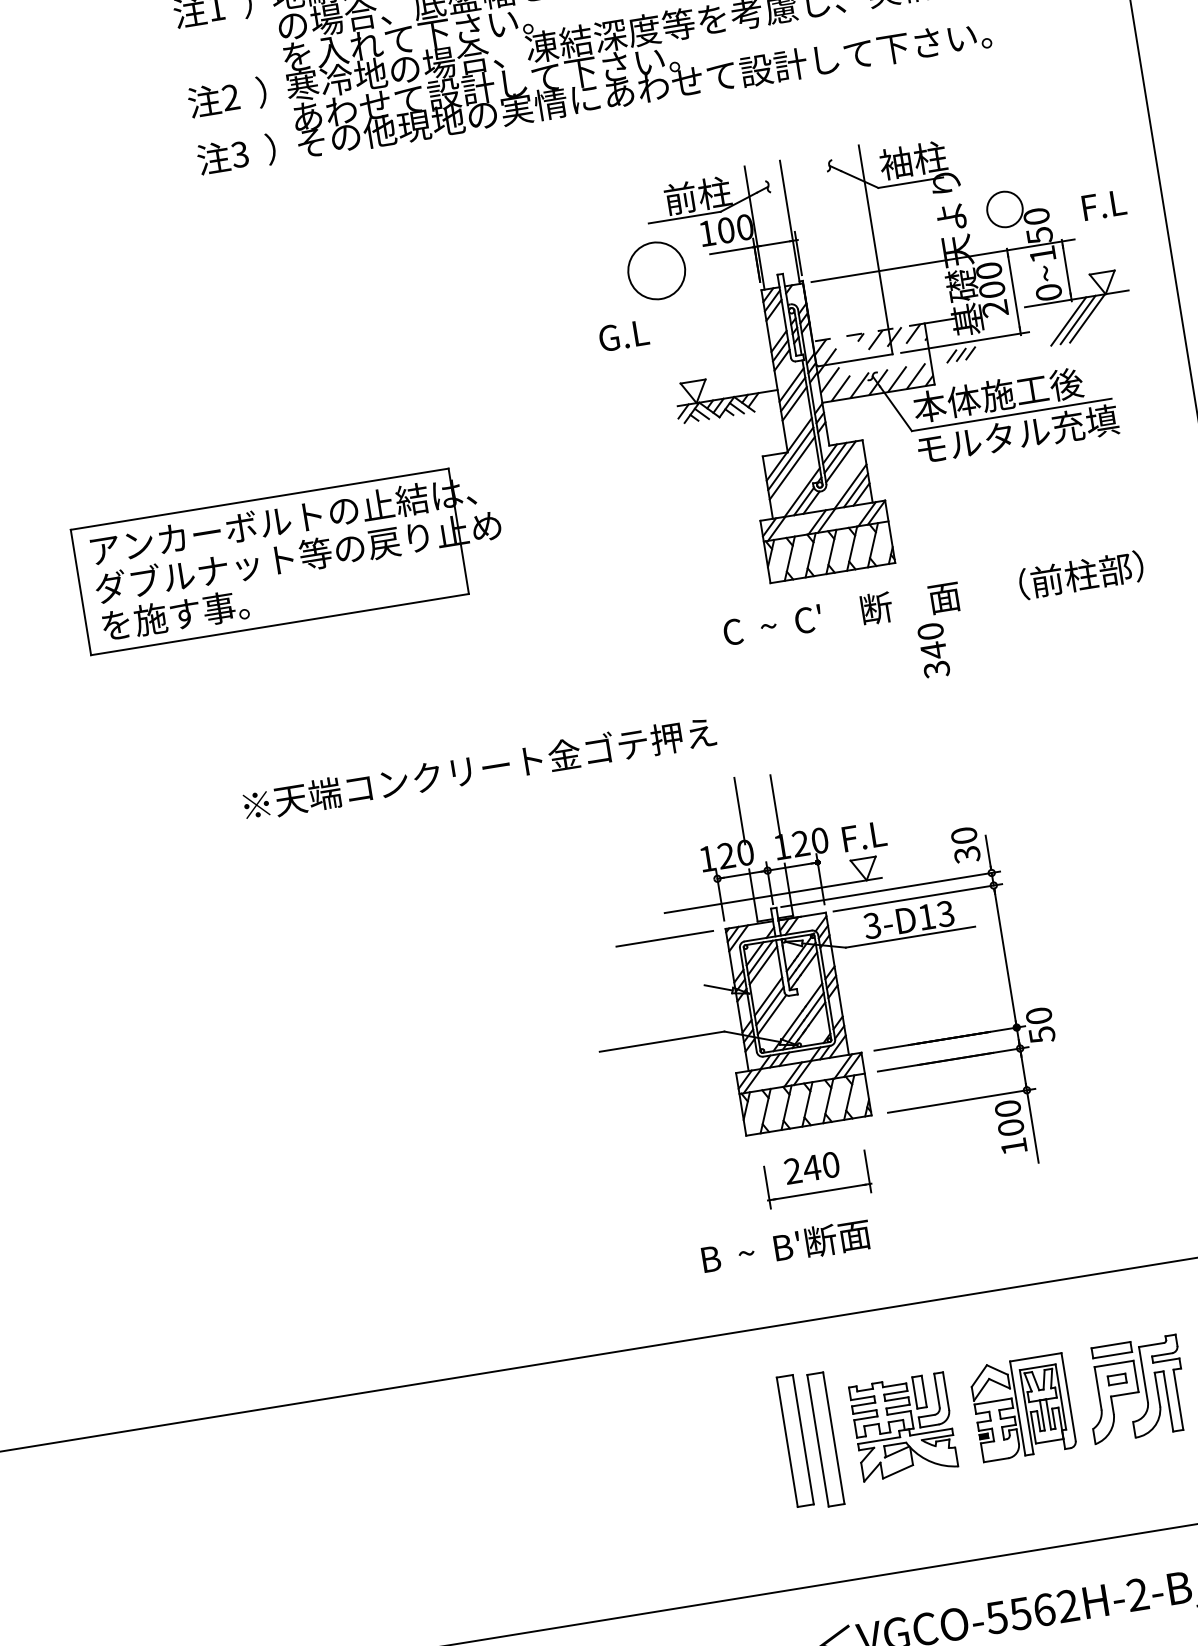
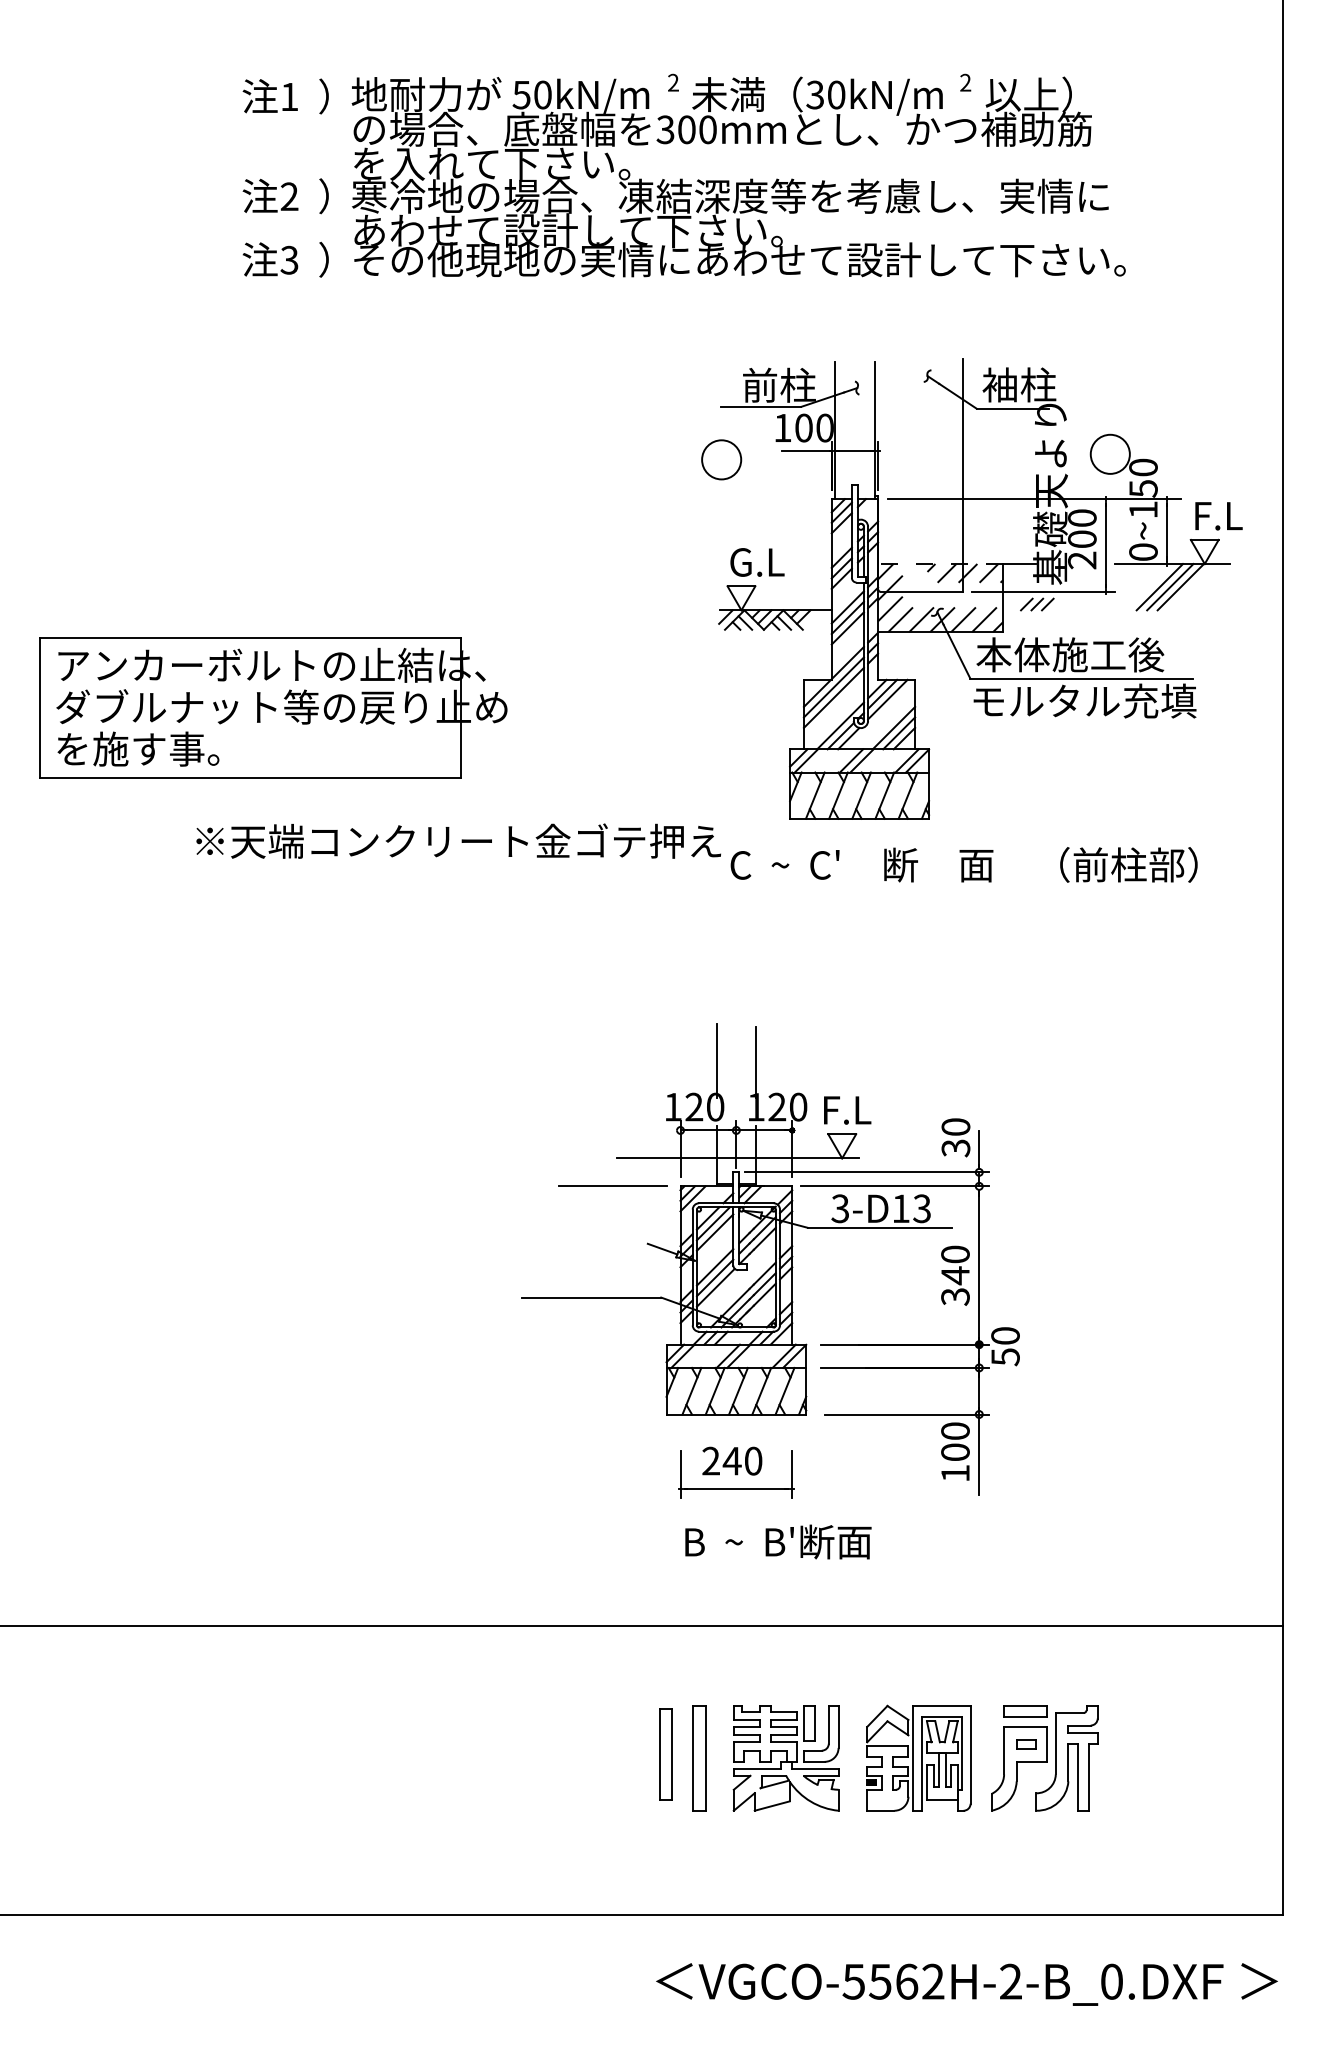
text: (1103, 205) -> (1218, 516), moved
circle: (656, 270) -> (721, 459), size x0.62
text: (624, 335) -> (757, 562), moved
text: (933, 650) -> (955, 1275), moved
text: (479, 768) -> (458, 840), moved
text: (786, 1246) -> (778, 1541), moved
part: (825, 1439) -> (699, 1758), size x0.71
part: (794, 1441) -> (665, 1754), size x0.62

